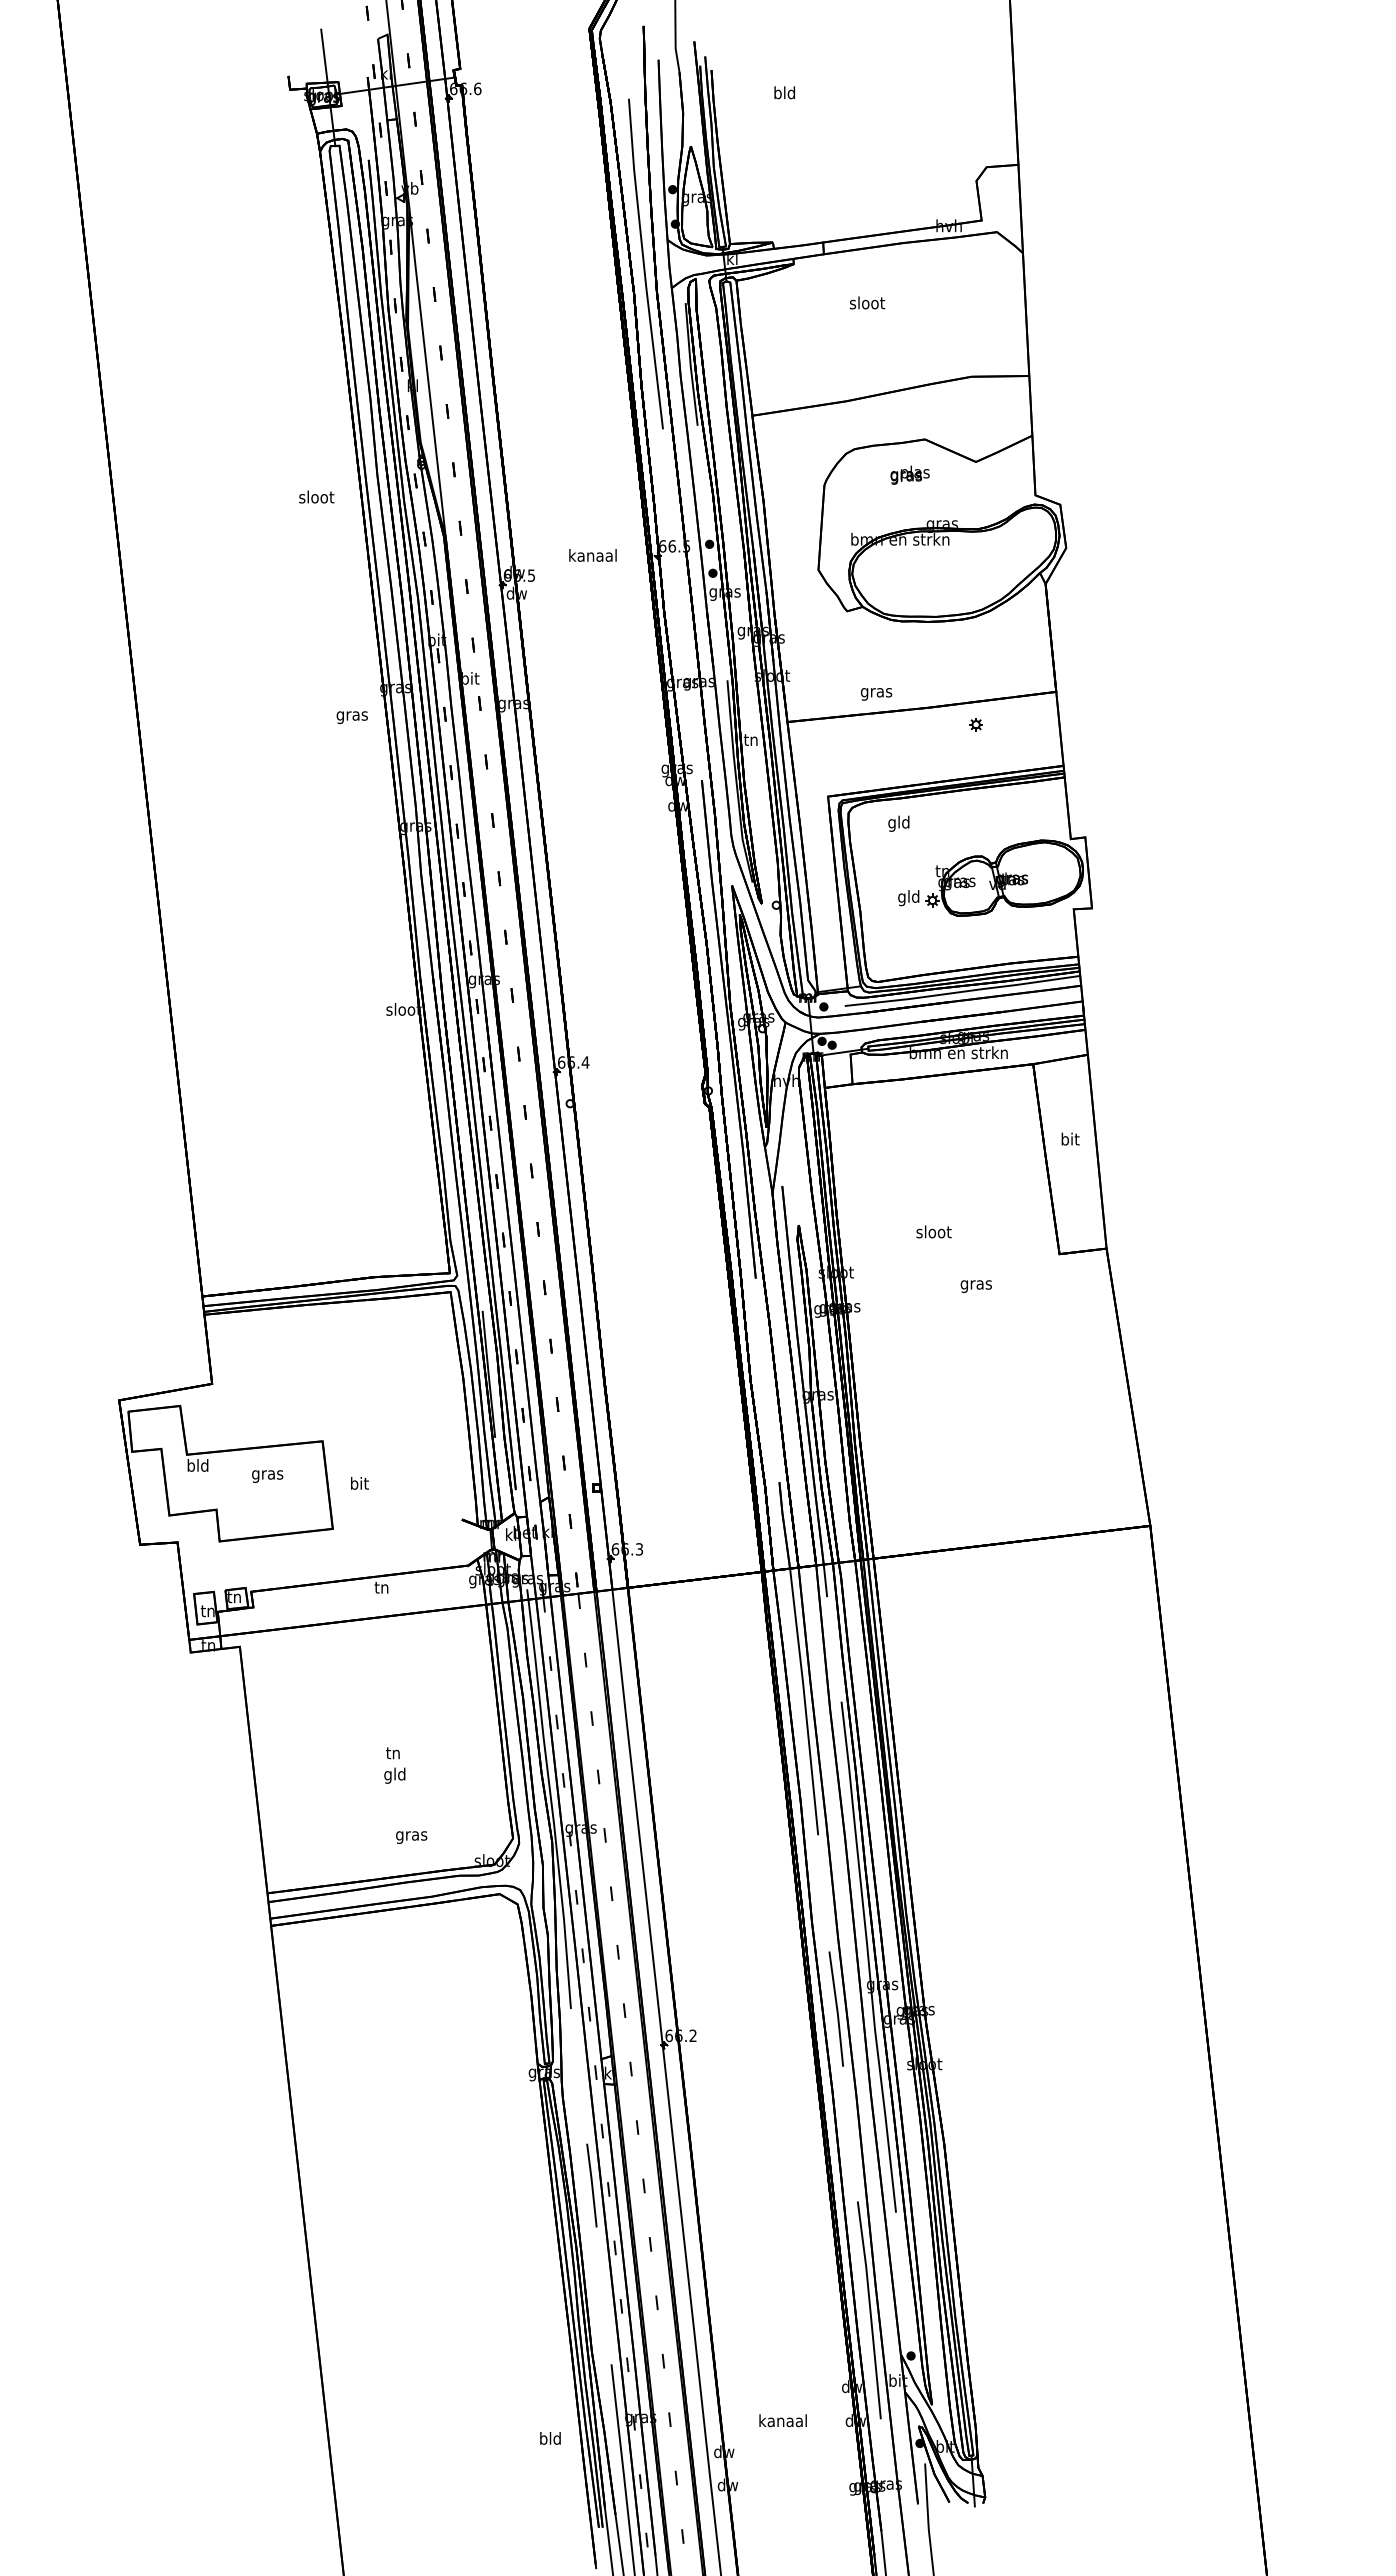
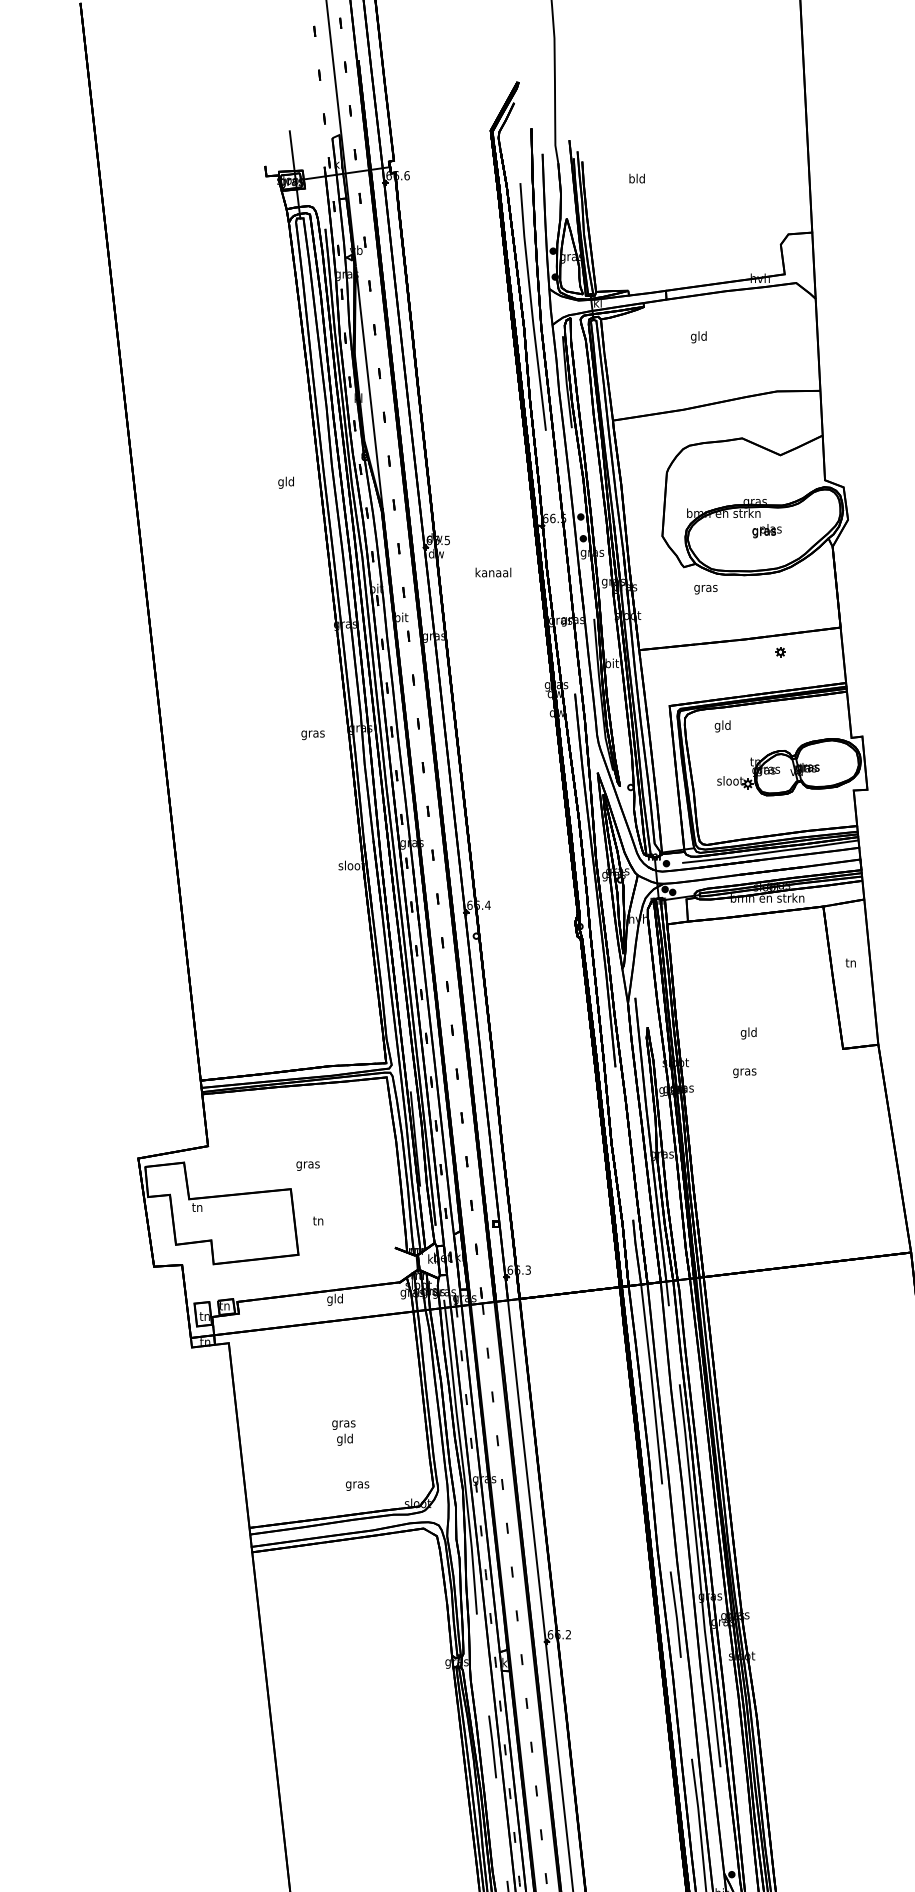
text: (867, 304) -> (699, 337), sloot -> gld
text: (909, 474) -> (766, 530), moved
text: (316, 498) -> (286, 482), sloot -> gld
text: (592, 555) -> (493, 572), moved
text: (876, 694) -> (705, 589), moved
text: (351, 717) -> (312, 735), moved
text: (751, 739) -> (612, 663), tn -> bit
text: (908, 898) -> (729, 782), gld -> sloot
text: (1070, 1138) -> (851, 962), bit -> tn
text: (933, 1233) -> (748, 1033), sloot -> gld
text: (975, 1286) -> (744, 1073), moved
text: (197, 1465) -> (197, 1207), bld -> tn
text: (267, 1476) -> (307, 1166), moved
text: (359, 1483) -> (318, 1220), bit -> tn
text: (381, 1588) -> (334, 1299), tn -> gld
text: (392, 1754) -> (343, 1423), tn -> gras

